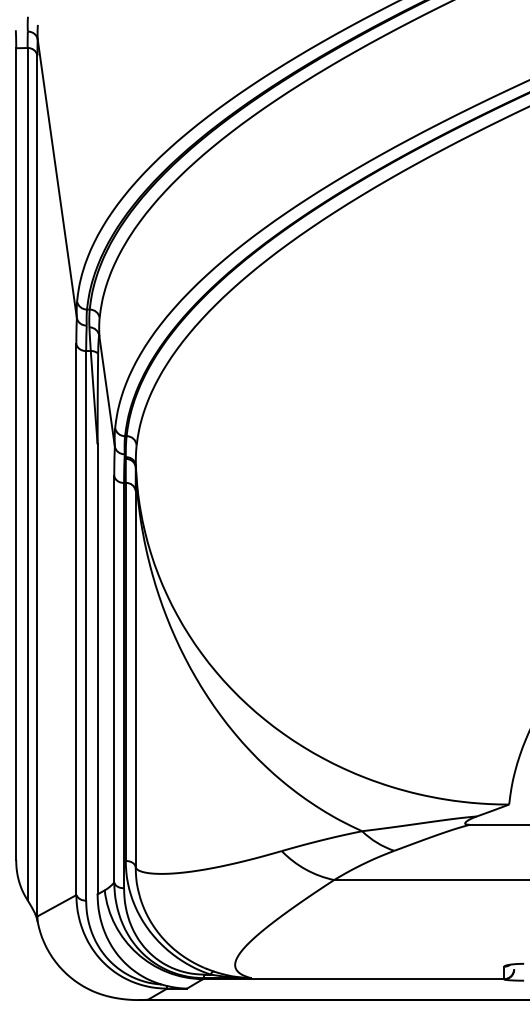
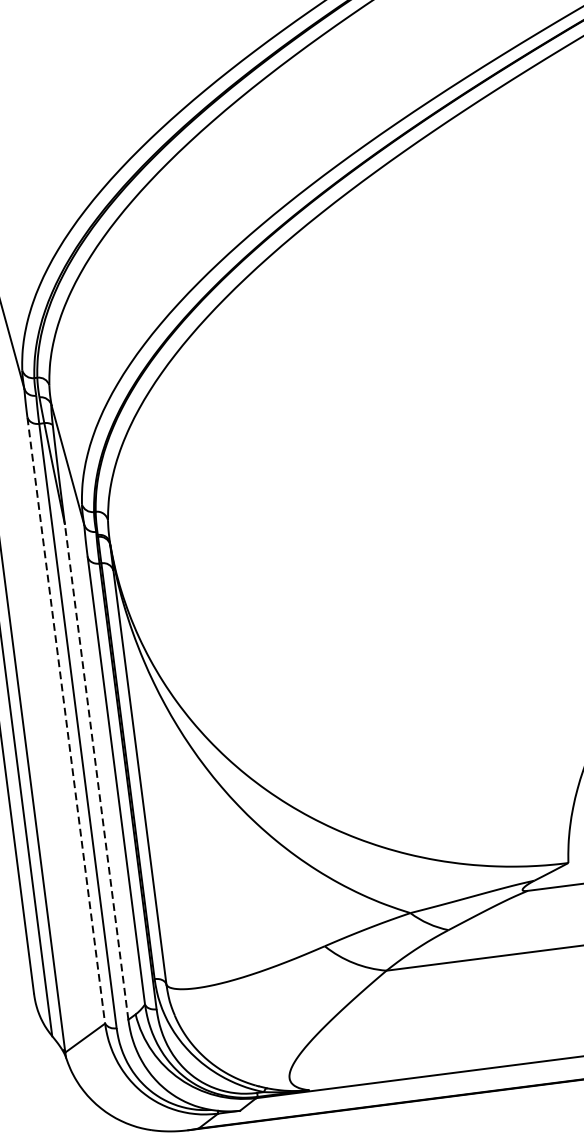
line: (76, 619) -> (66, 720), solid -> dashed
line: (97, 668) -> (96, 771), solid -> dashed

